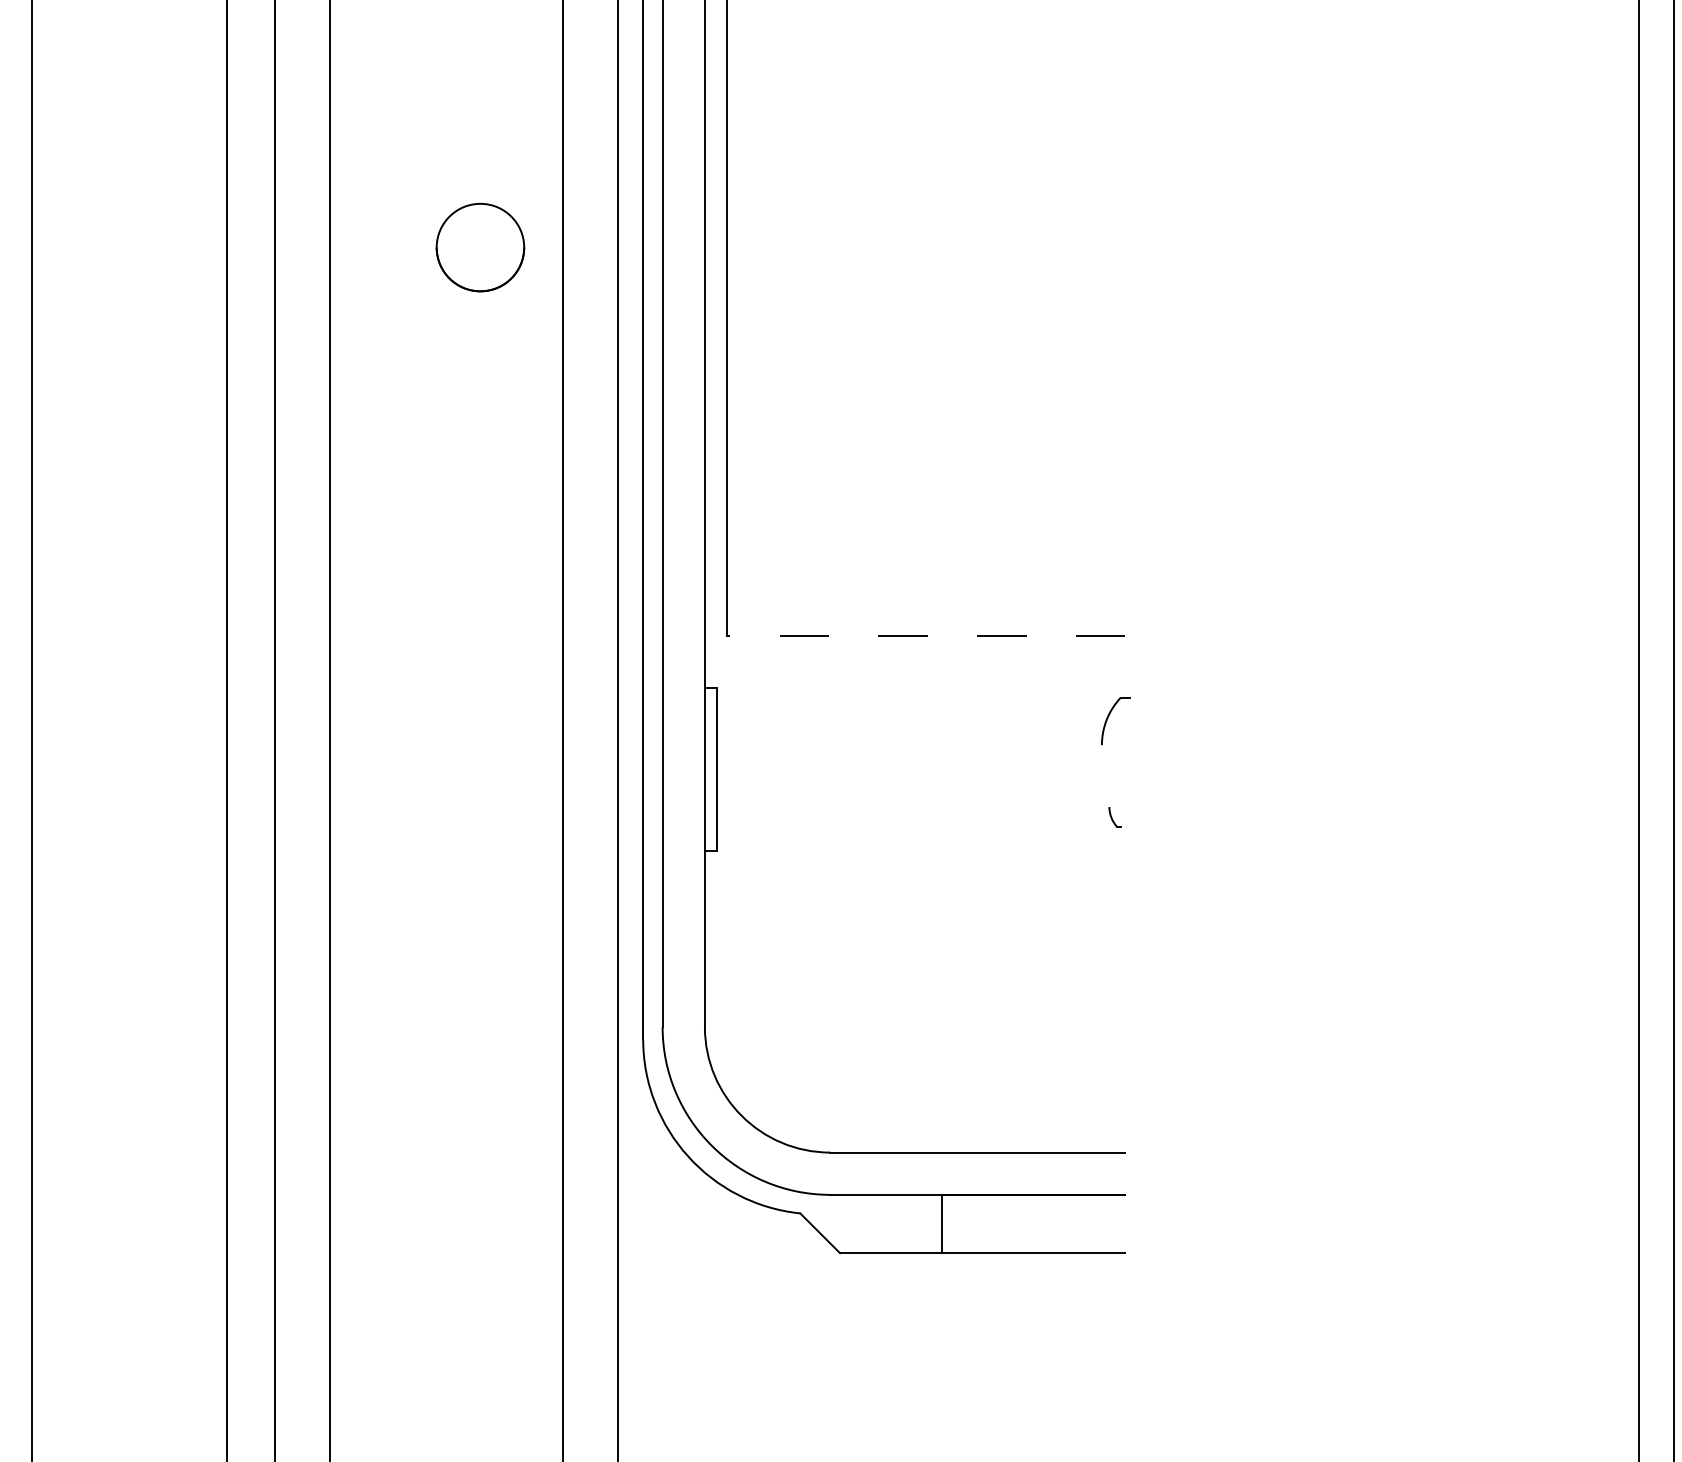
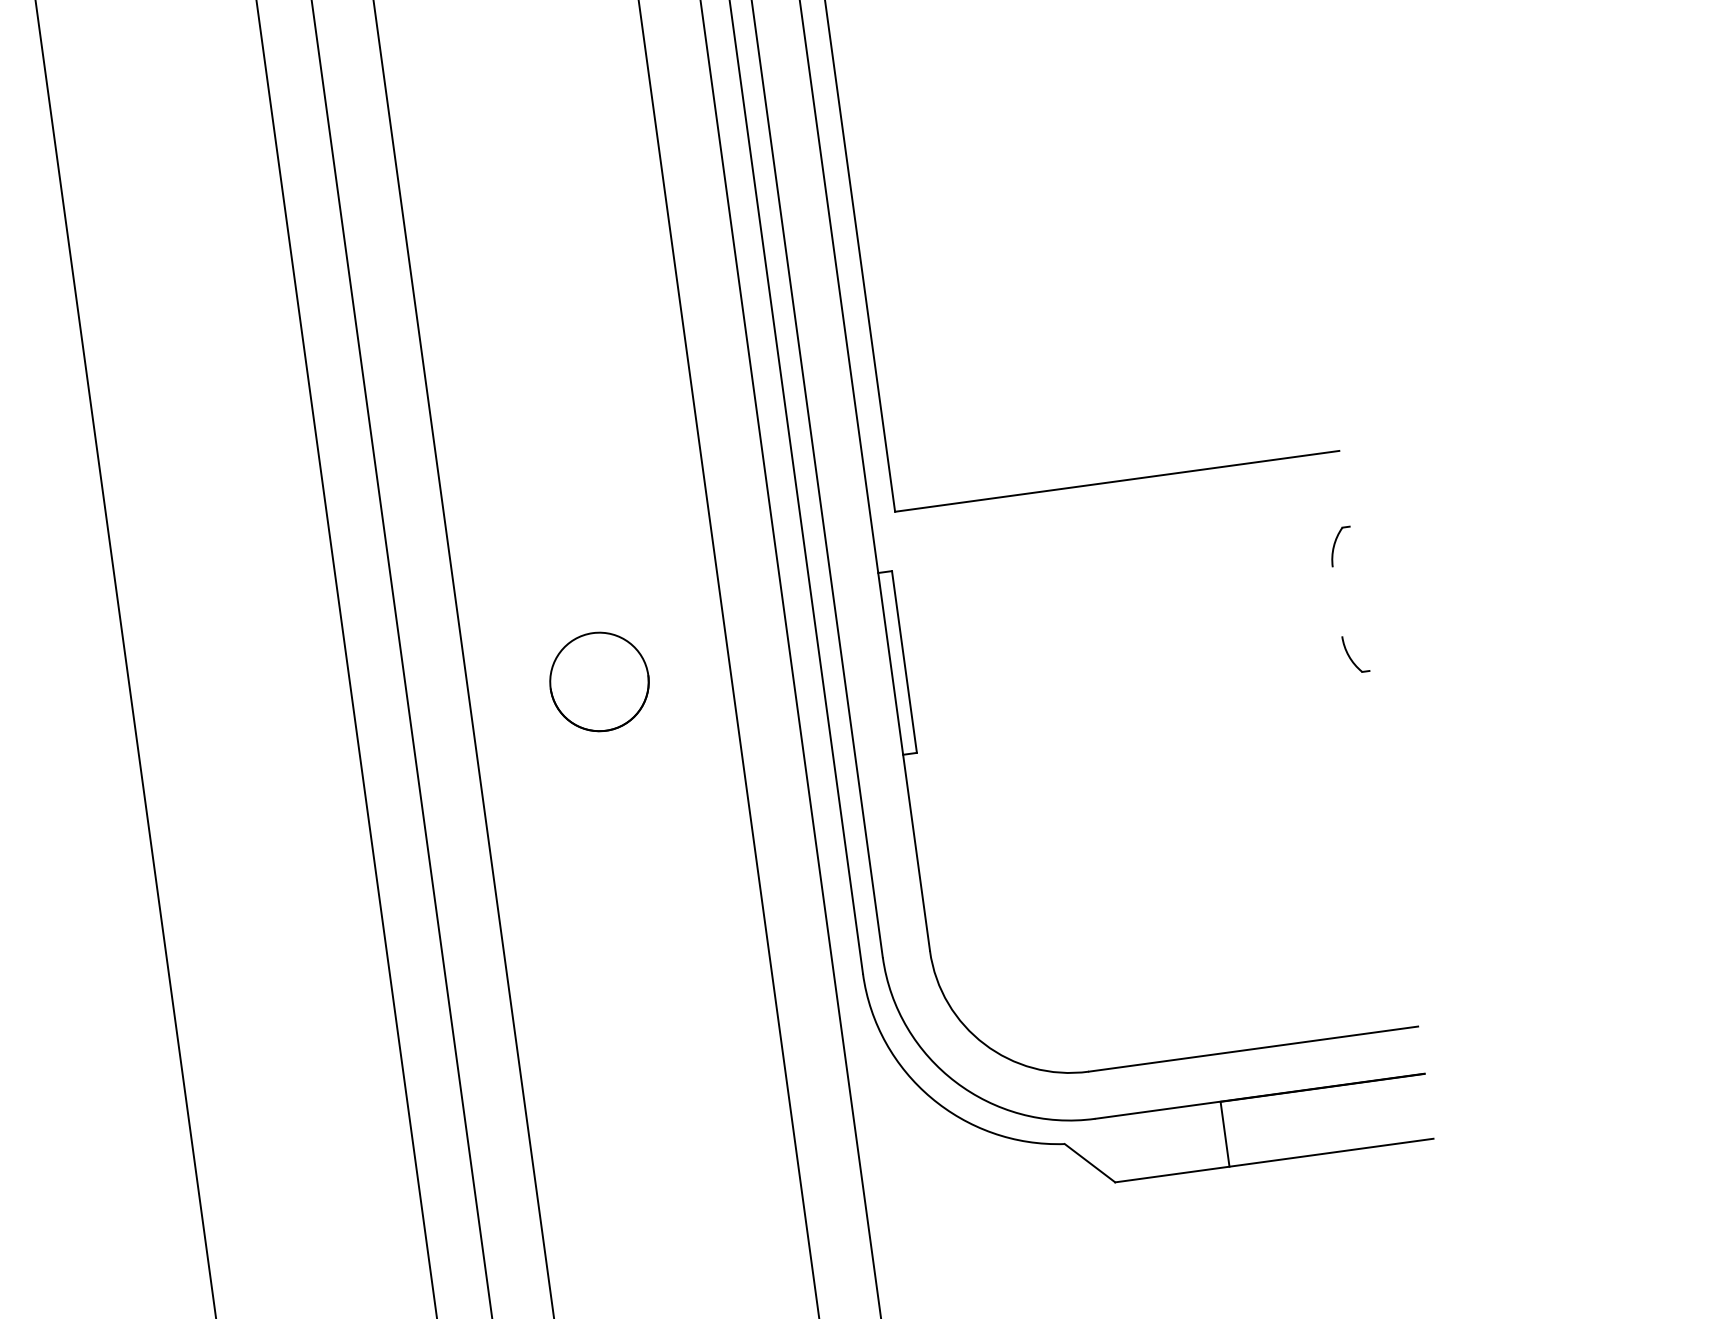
part: (480, 247) -> (599, 681), moved
line: (925, 636) -> (1116, 481), dashed -> solid
part: (1114, 720) -> (1339, 546), size x0.71
part: (1114, 817) -> (1354, 654), size x1.67

